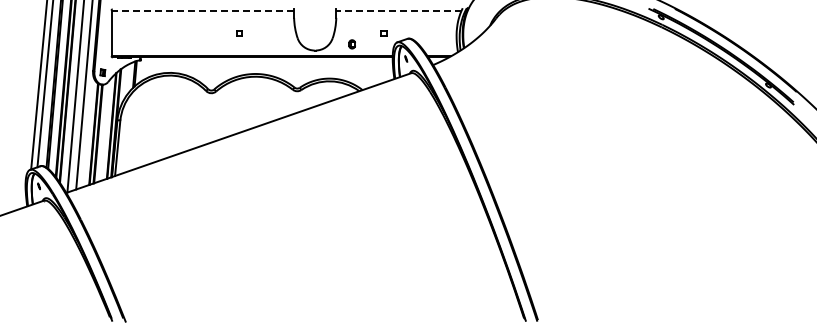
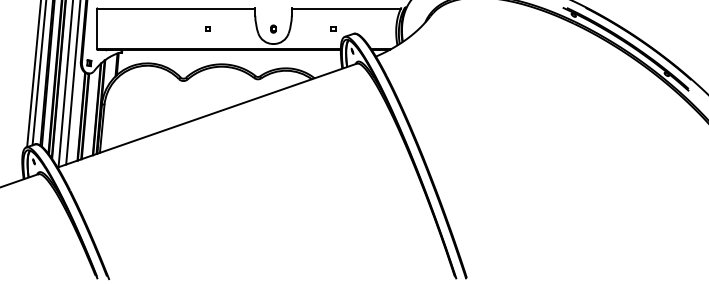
line: (202, 10) -> (175, 9), dashed -> solid
line: (398, 10) -> (345, 9), dashed -> solid
part: (351, 44) -> (272, 29), moved

